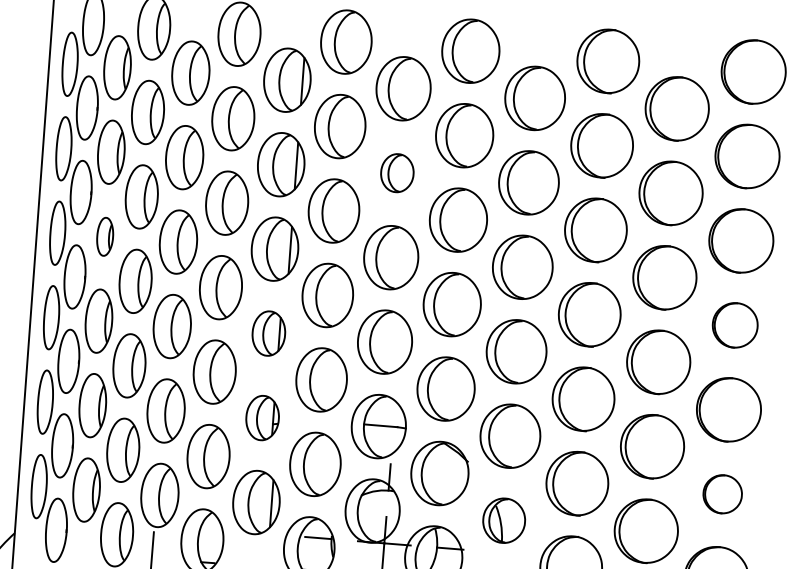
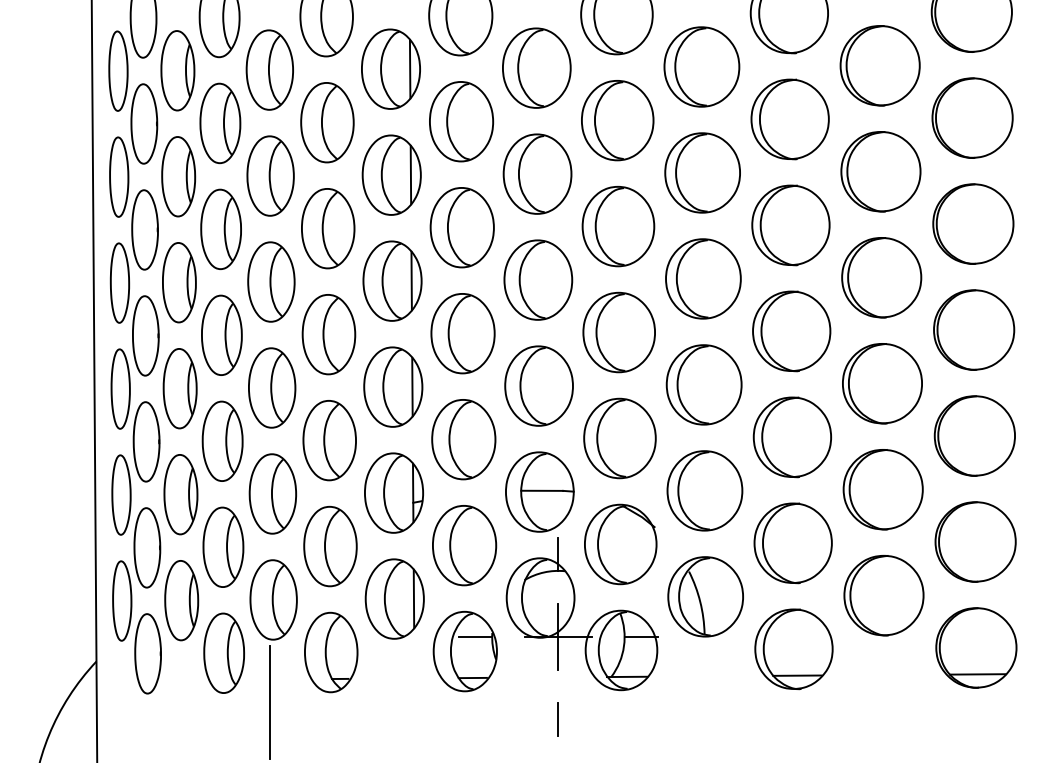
part: (397, 172) -> (537, 173), size x1.67
part: (105, 236) -> (179, 282), size x1.67
part: (735, 324) -> (974, 329), size x1.43
part: (269, 333) -> (393, 386), size x1.43
part: (262, 417) -> (393, 492), size x1.43
part: (722, 493) -> (975, 541), size x1.67
part: (504, 520) -> (705, 596), size x1.43

